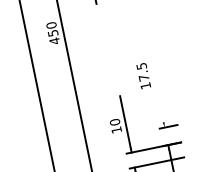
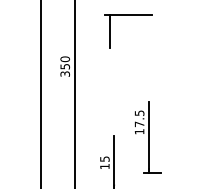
text: (54, 41) -> (64, 74), 450 -> 350
line: (157, 89) -> (149, 137), added
text: (114, 121) -> (104, 158), 10 -> 15

